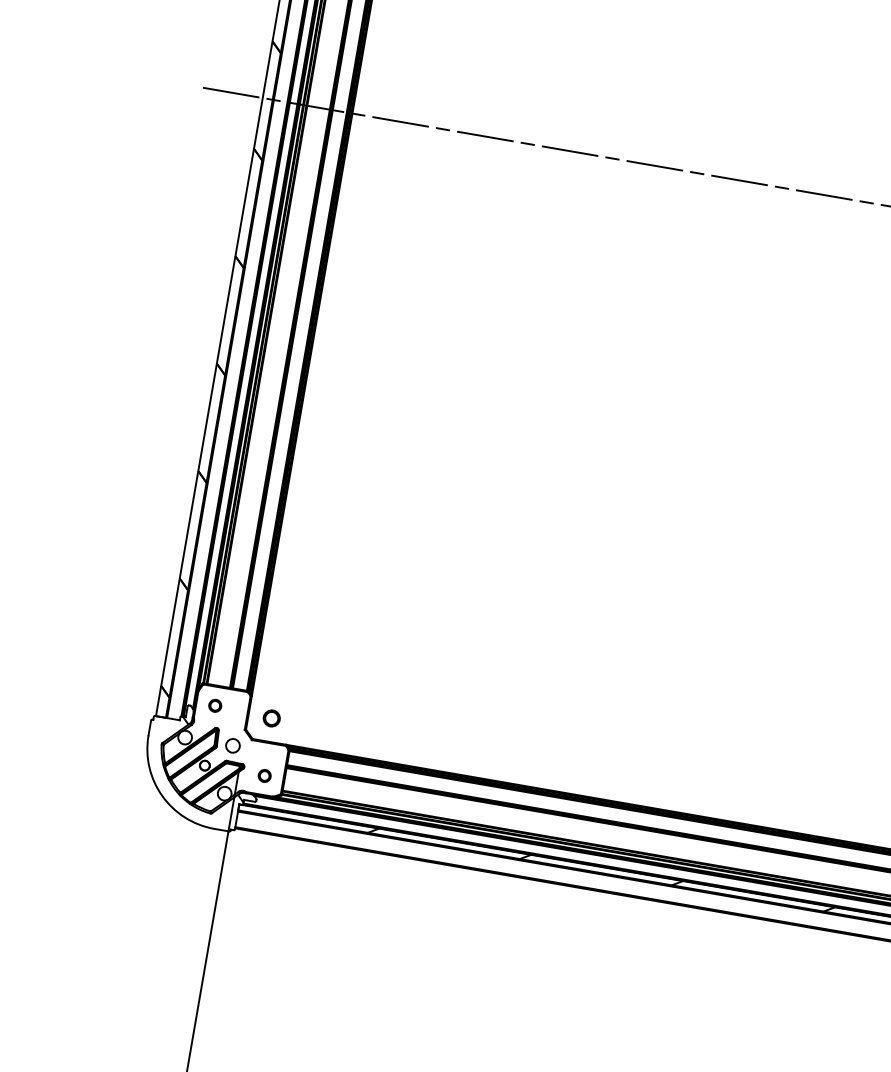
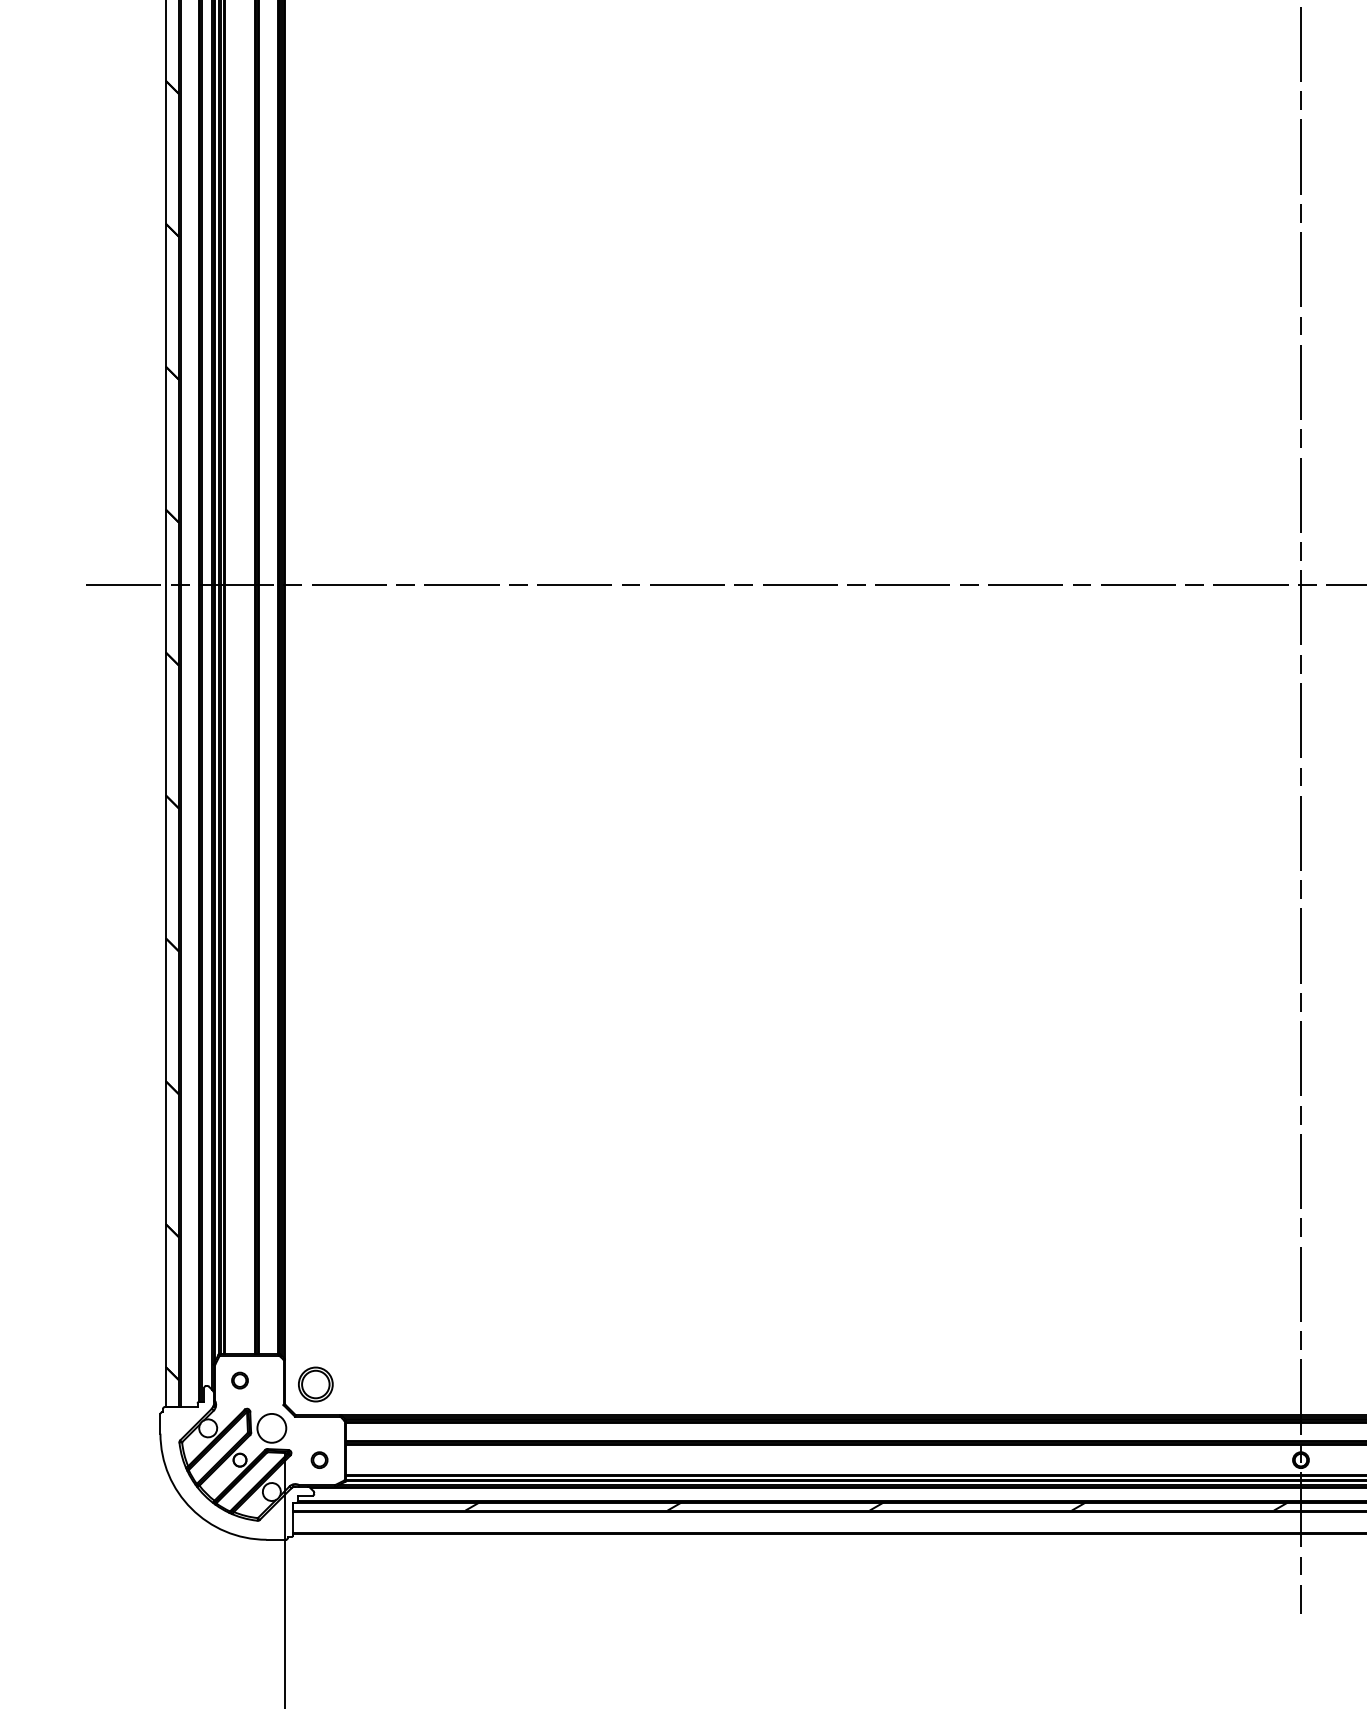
part: (271, 717) -> (315, 1383), size x1.6
circle: (232, 745) -> (271, 1428), size x1.6
hatch: (213, 759) -> (249, 1450), removed

